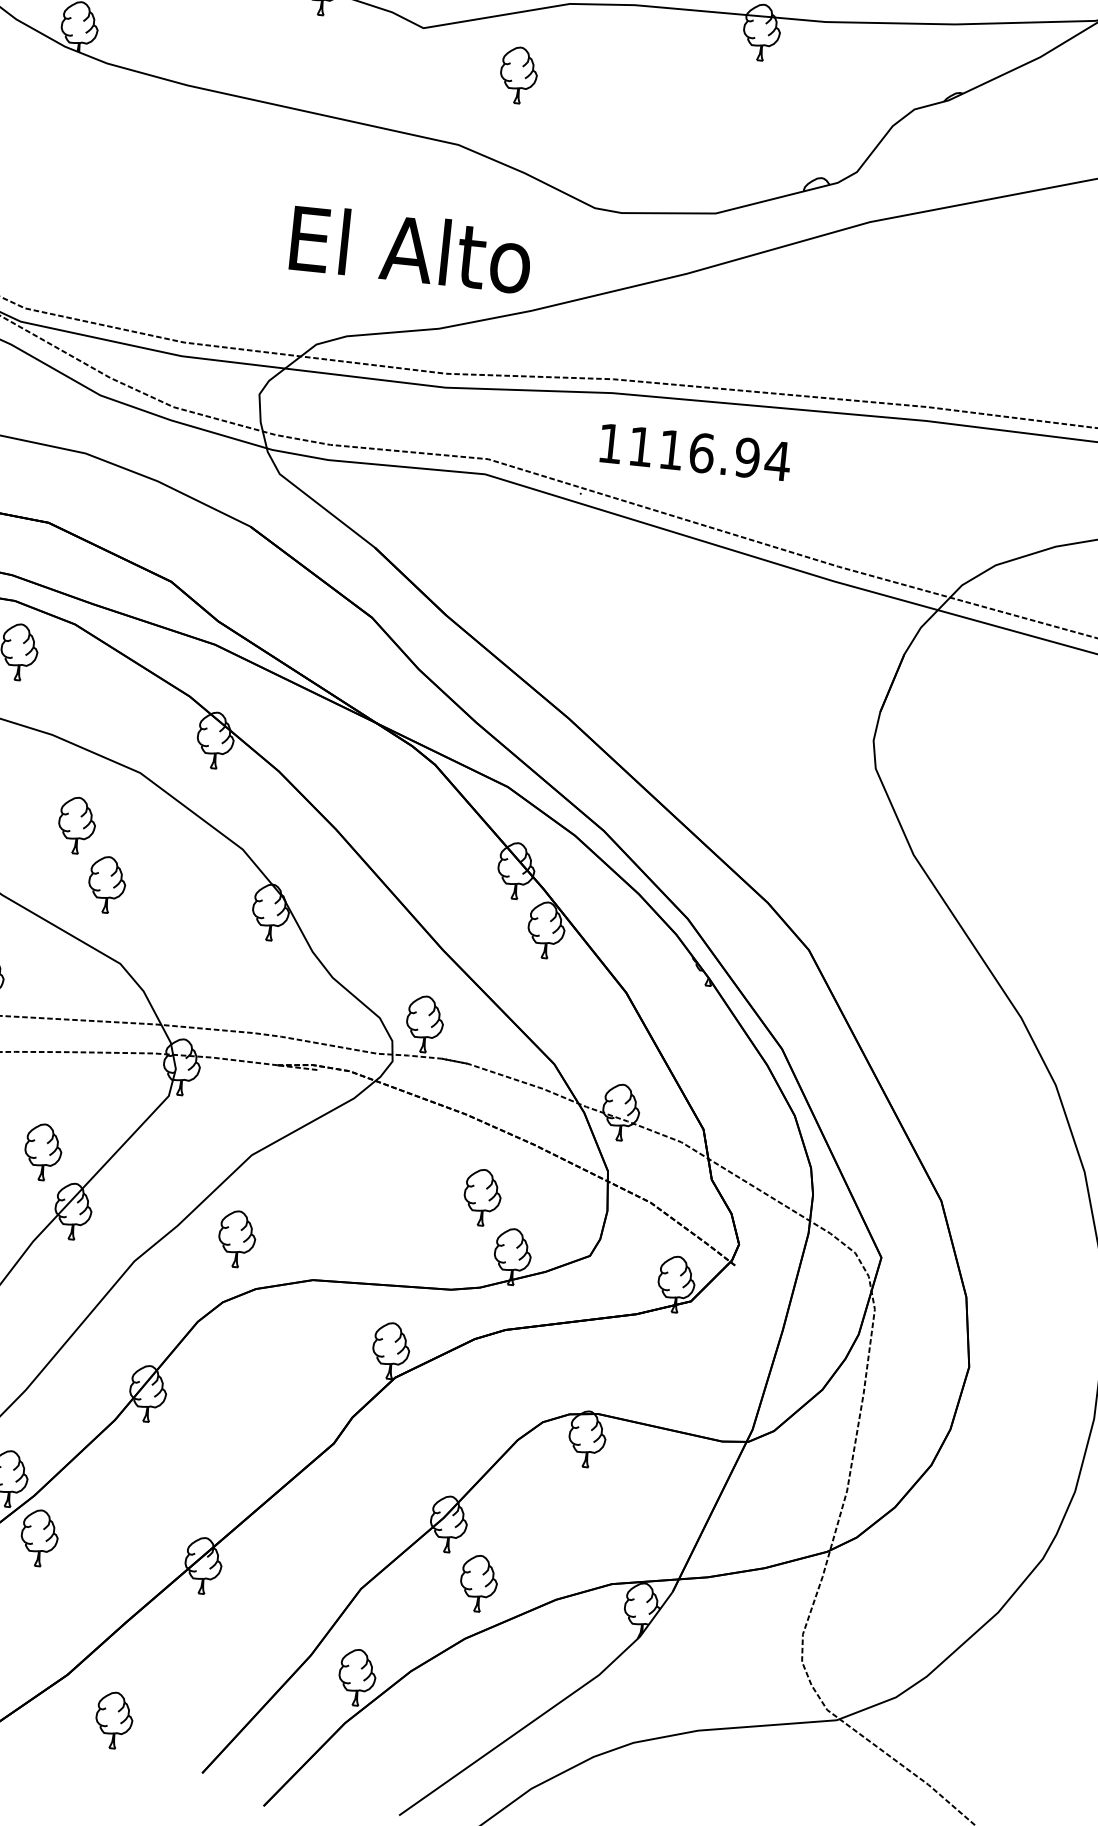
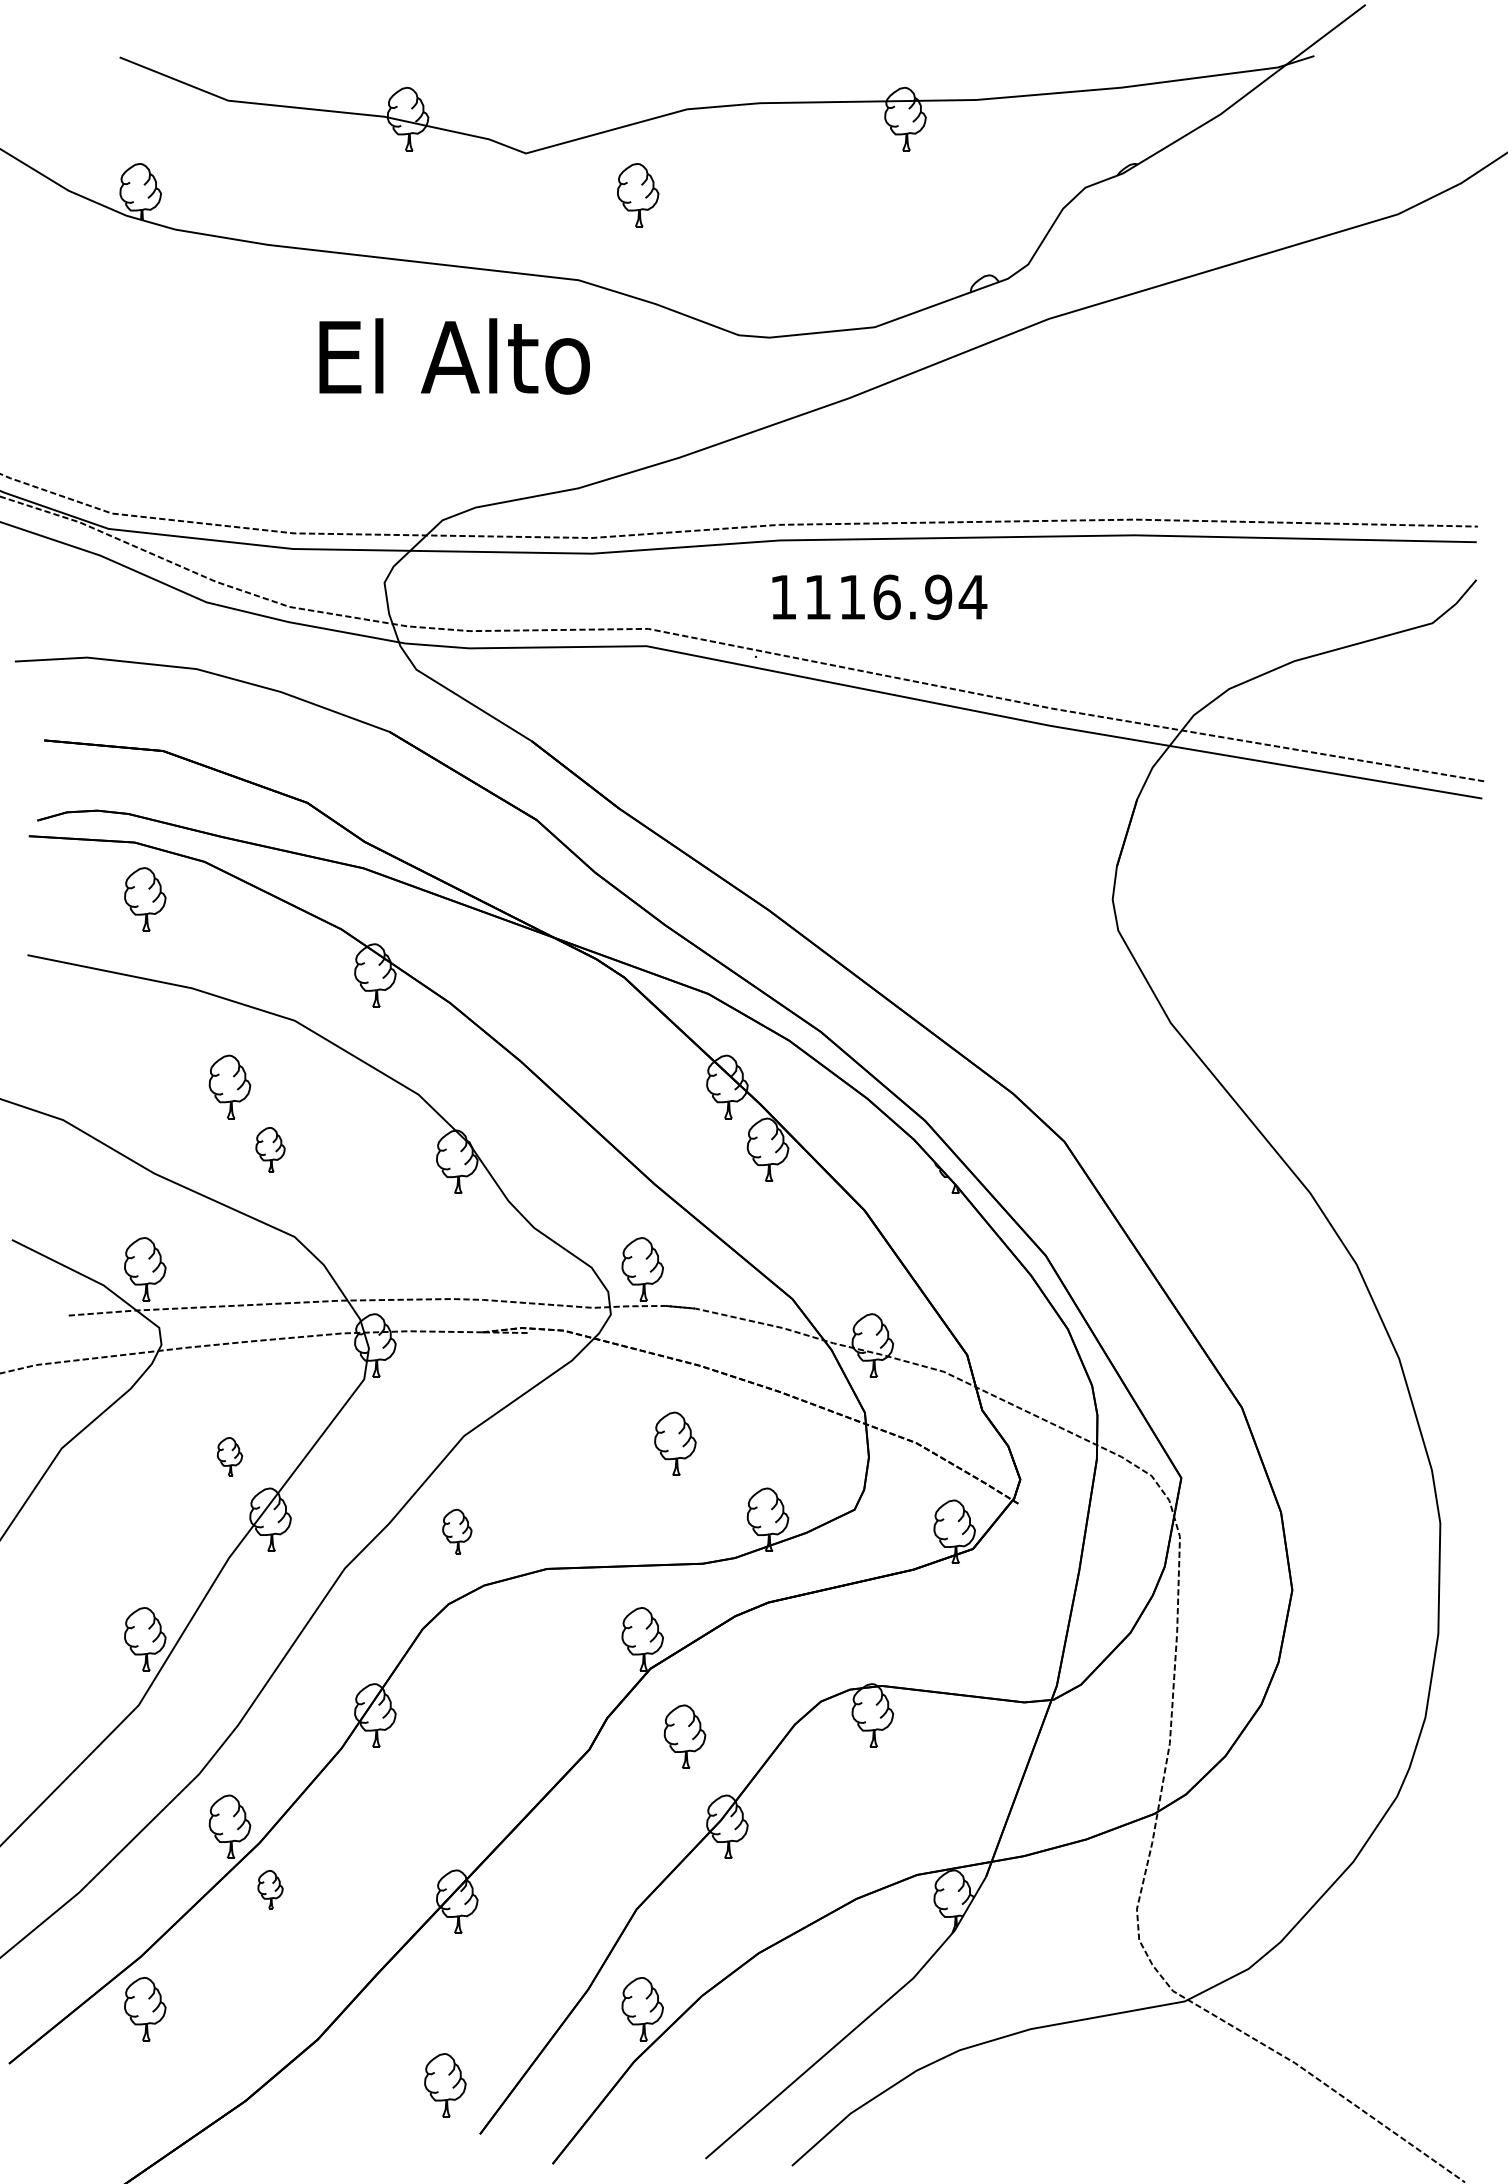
text: (411, 249) -> (454, 356), moved
part: (107, 884) -> (270, 1149), size x0.7
part: (42, 1151) -> (229, 1456), size x0.6
part: (482, 1197) -> (675, 1443), moved
part: (237, 1238) -> (457, 1531), size x0.7
part: (39, 1537) -> (270, 1889), size x0.6
part: (478, 1583) -> (684, 1736), moved
part: (114, 1720) -> (445, 2085), moved

